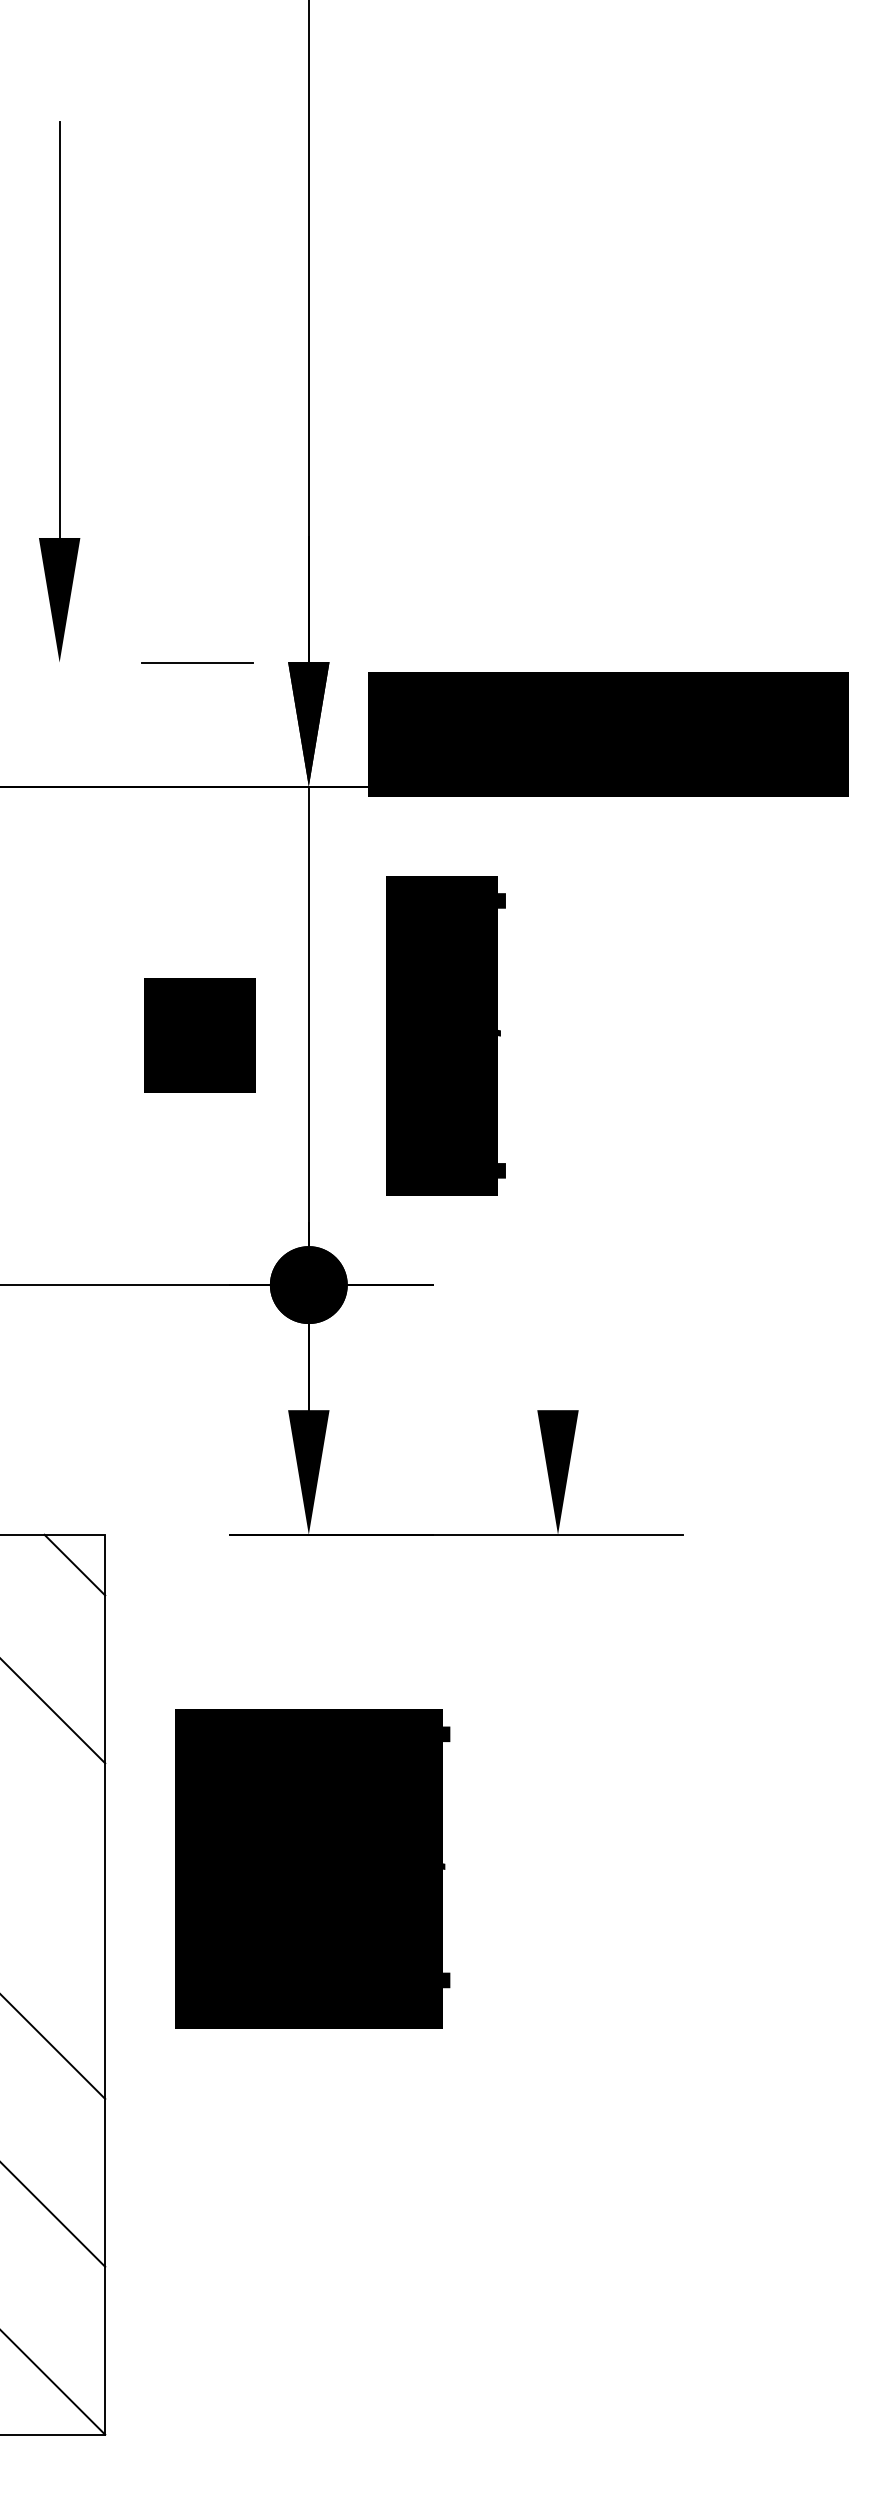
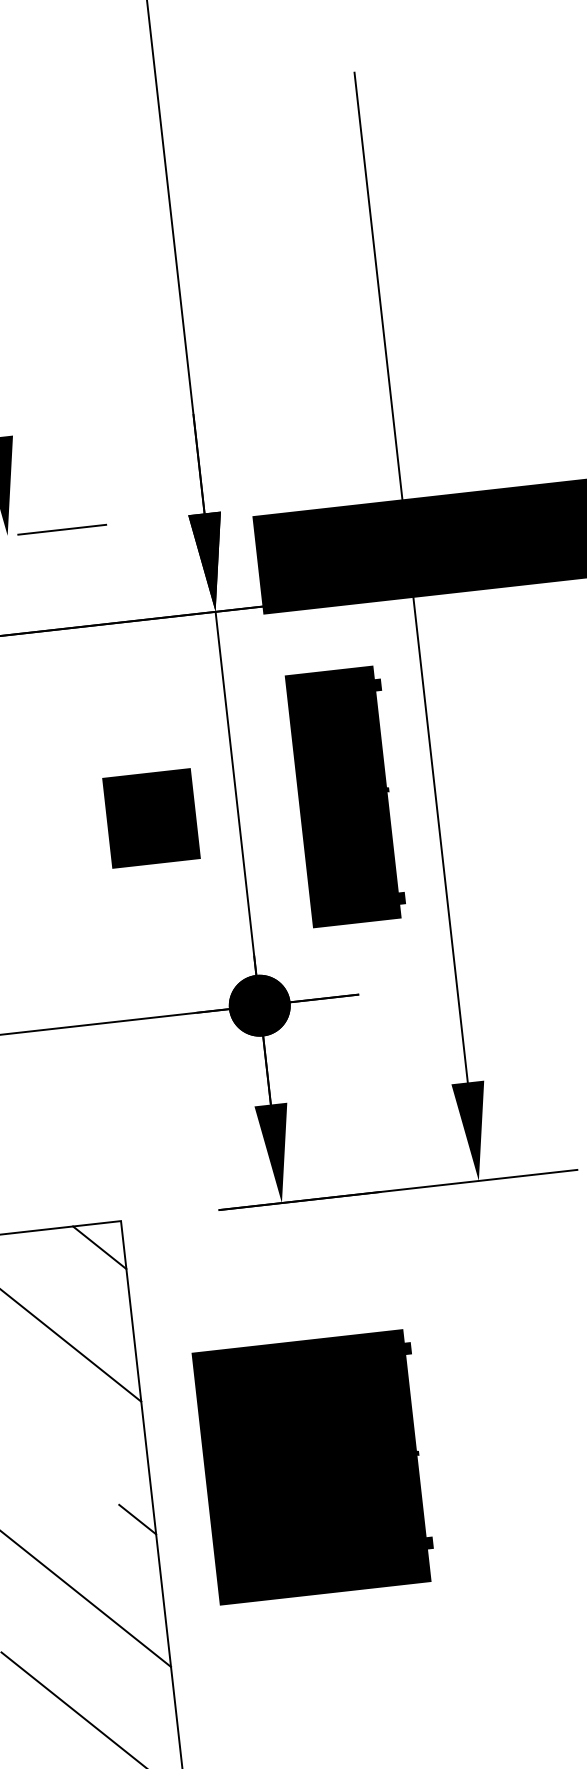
line: (197, 662) -> (62, 529), moved
line: (558, 771) -> (411, 577), added
line: (84, 1910) -> (137, 1519), added

